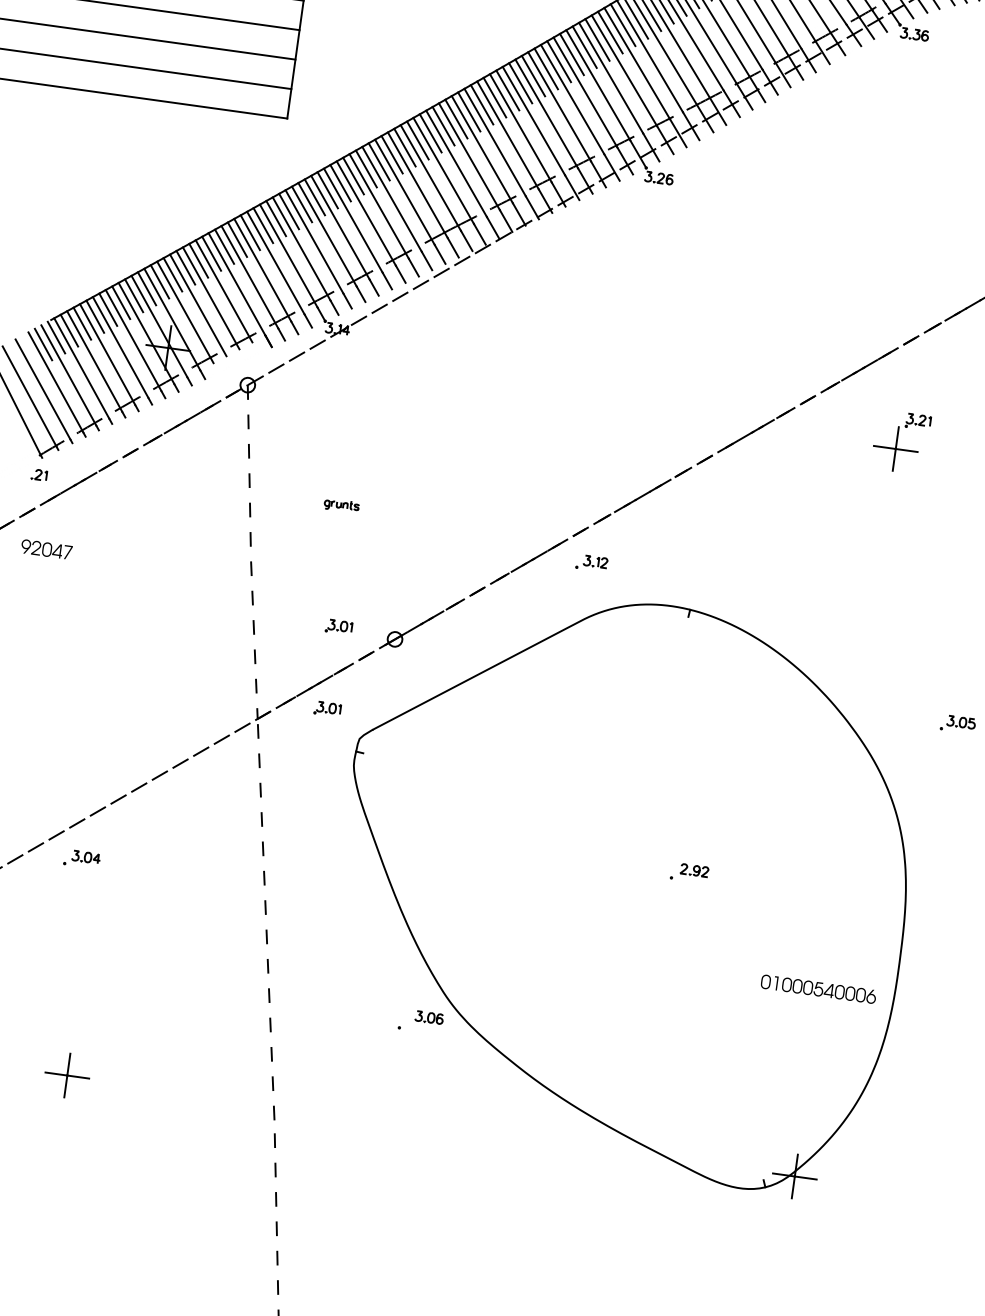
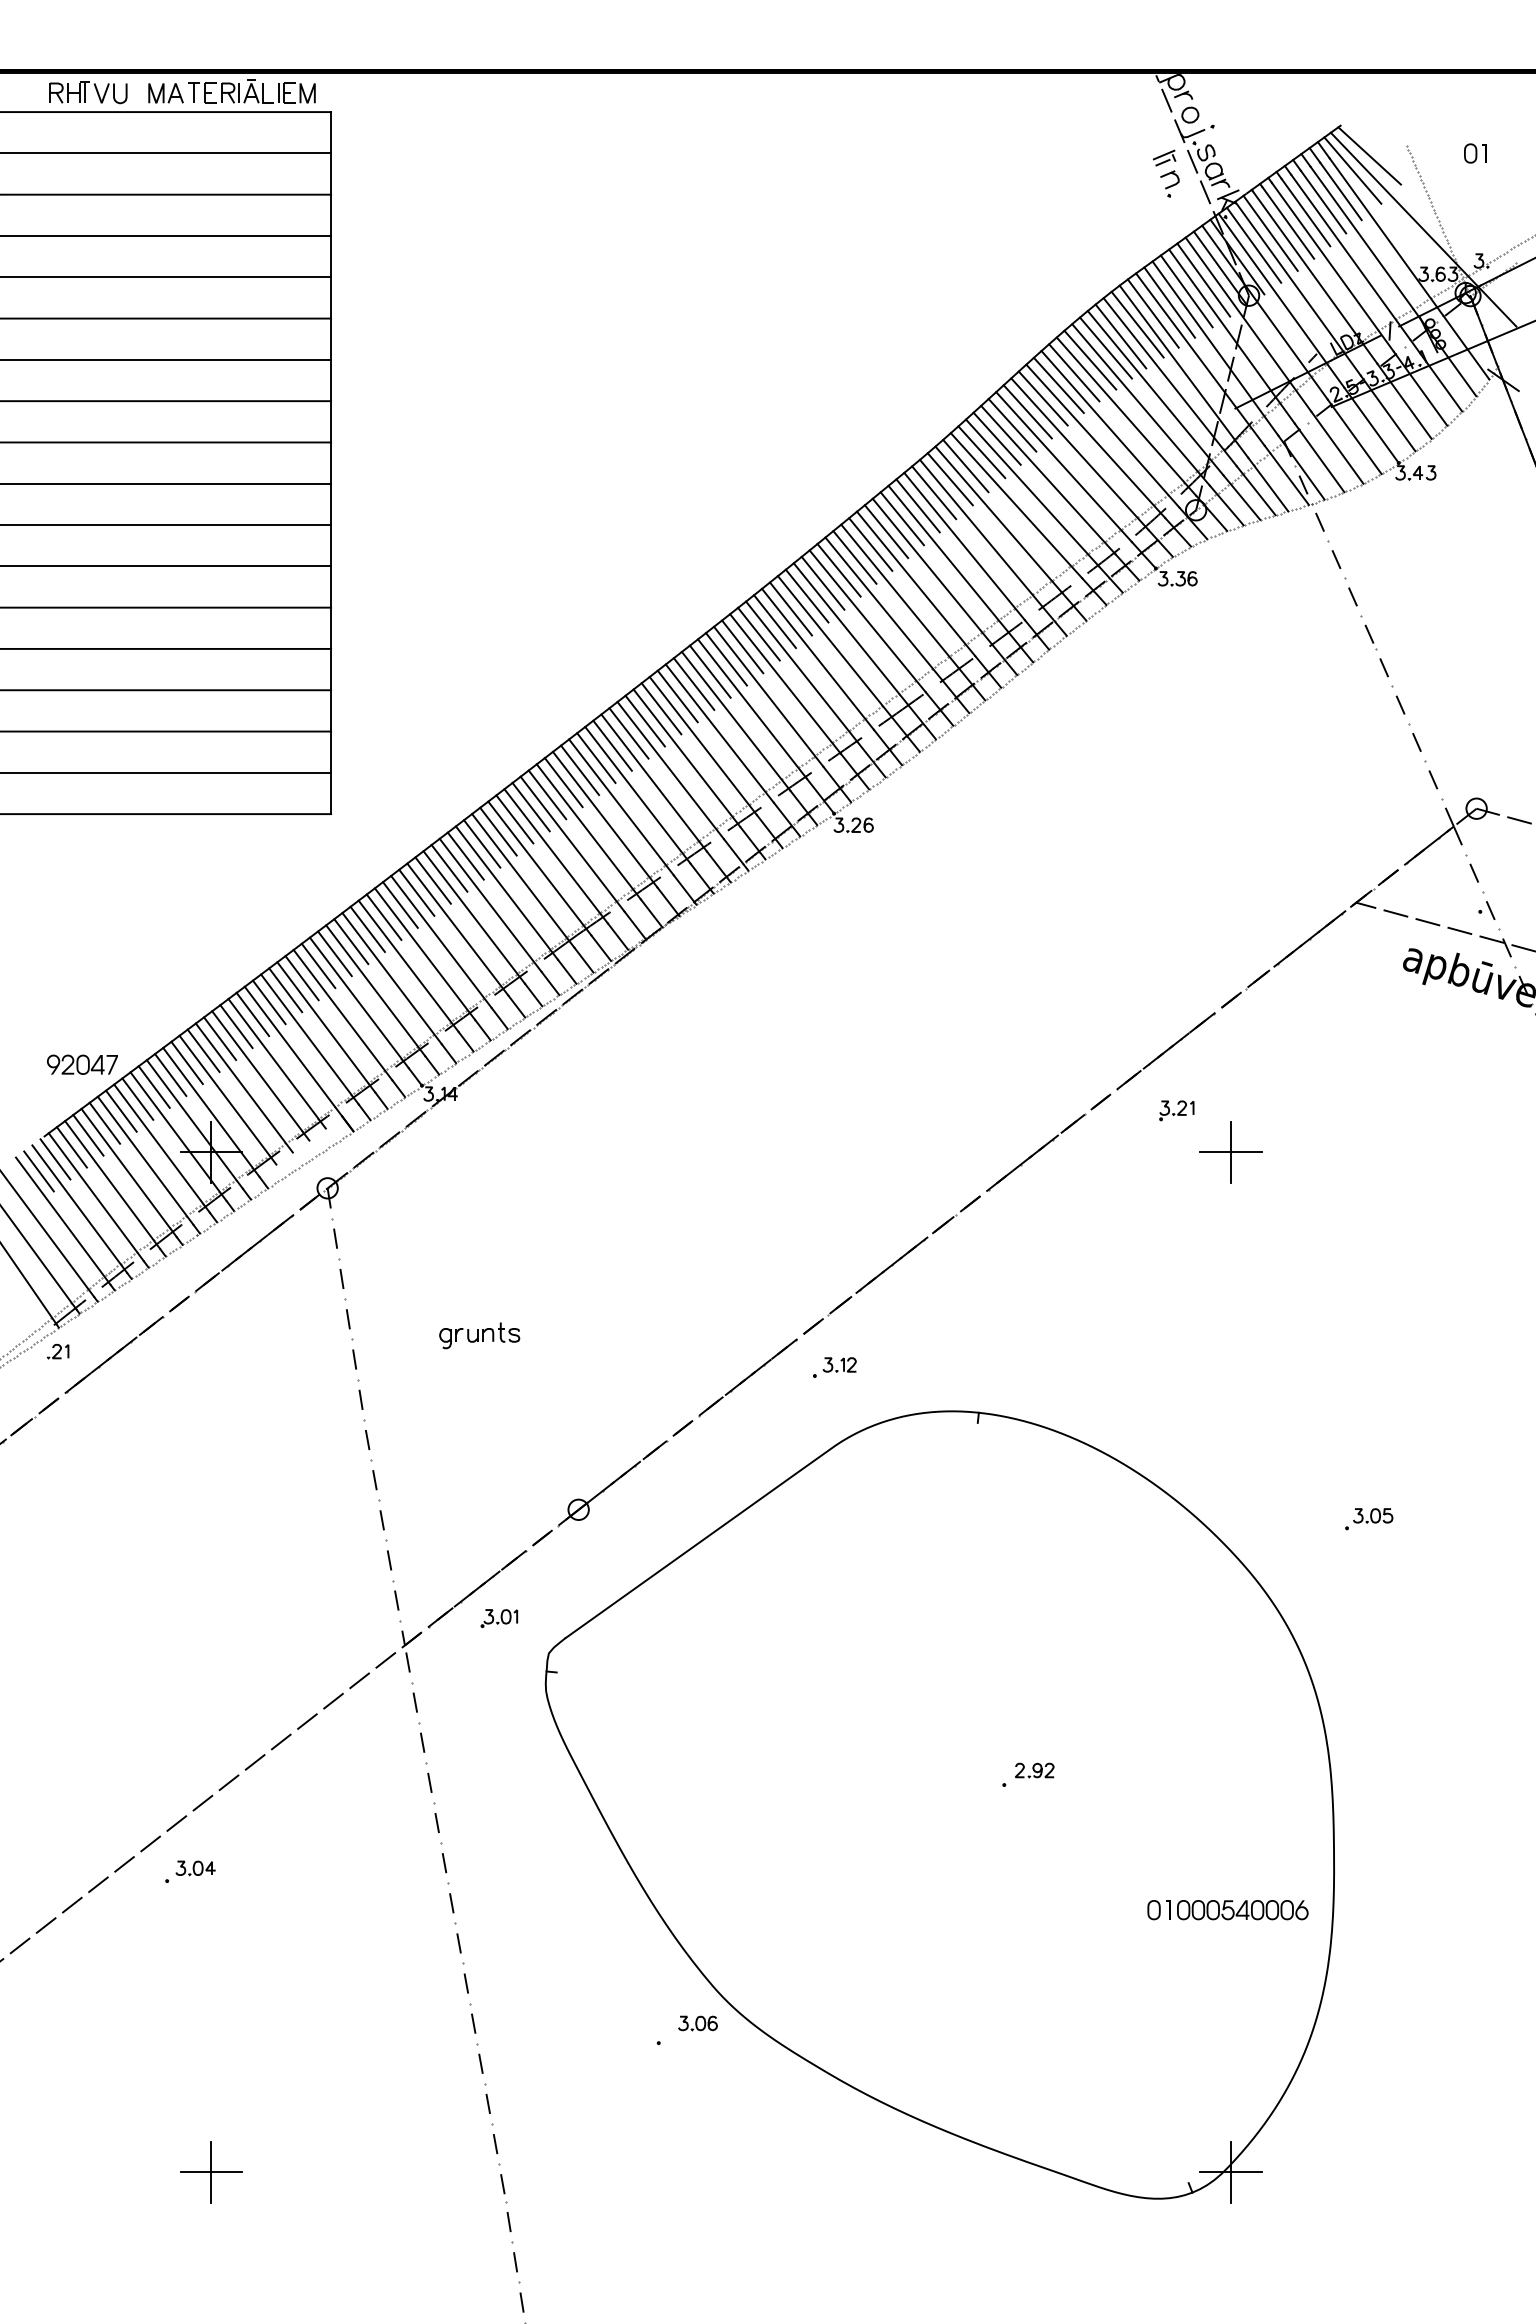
part: (918, 421) -> (1176, 1110), moved
part: (341, 505) -> (479, 1335), size x1.67
part: (46, 549) -> (82, 1064), moved
part: (339, 627) -> (499, 1503), removed

